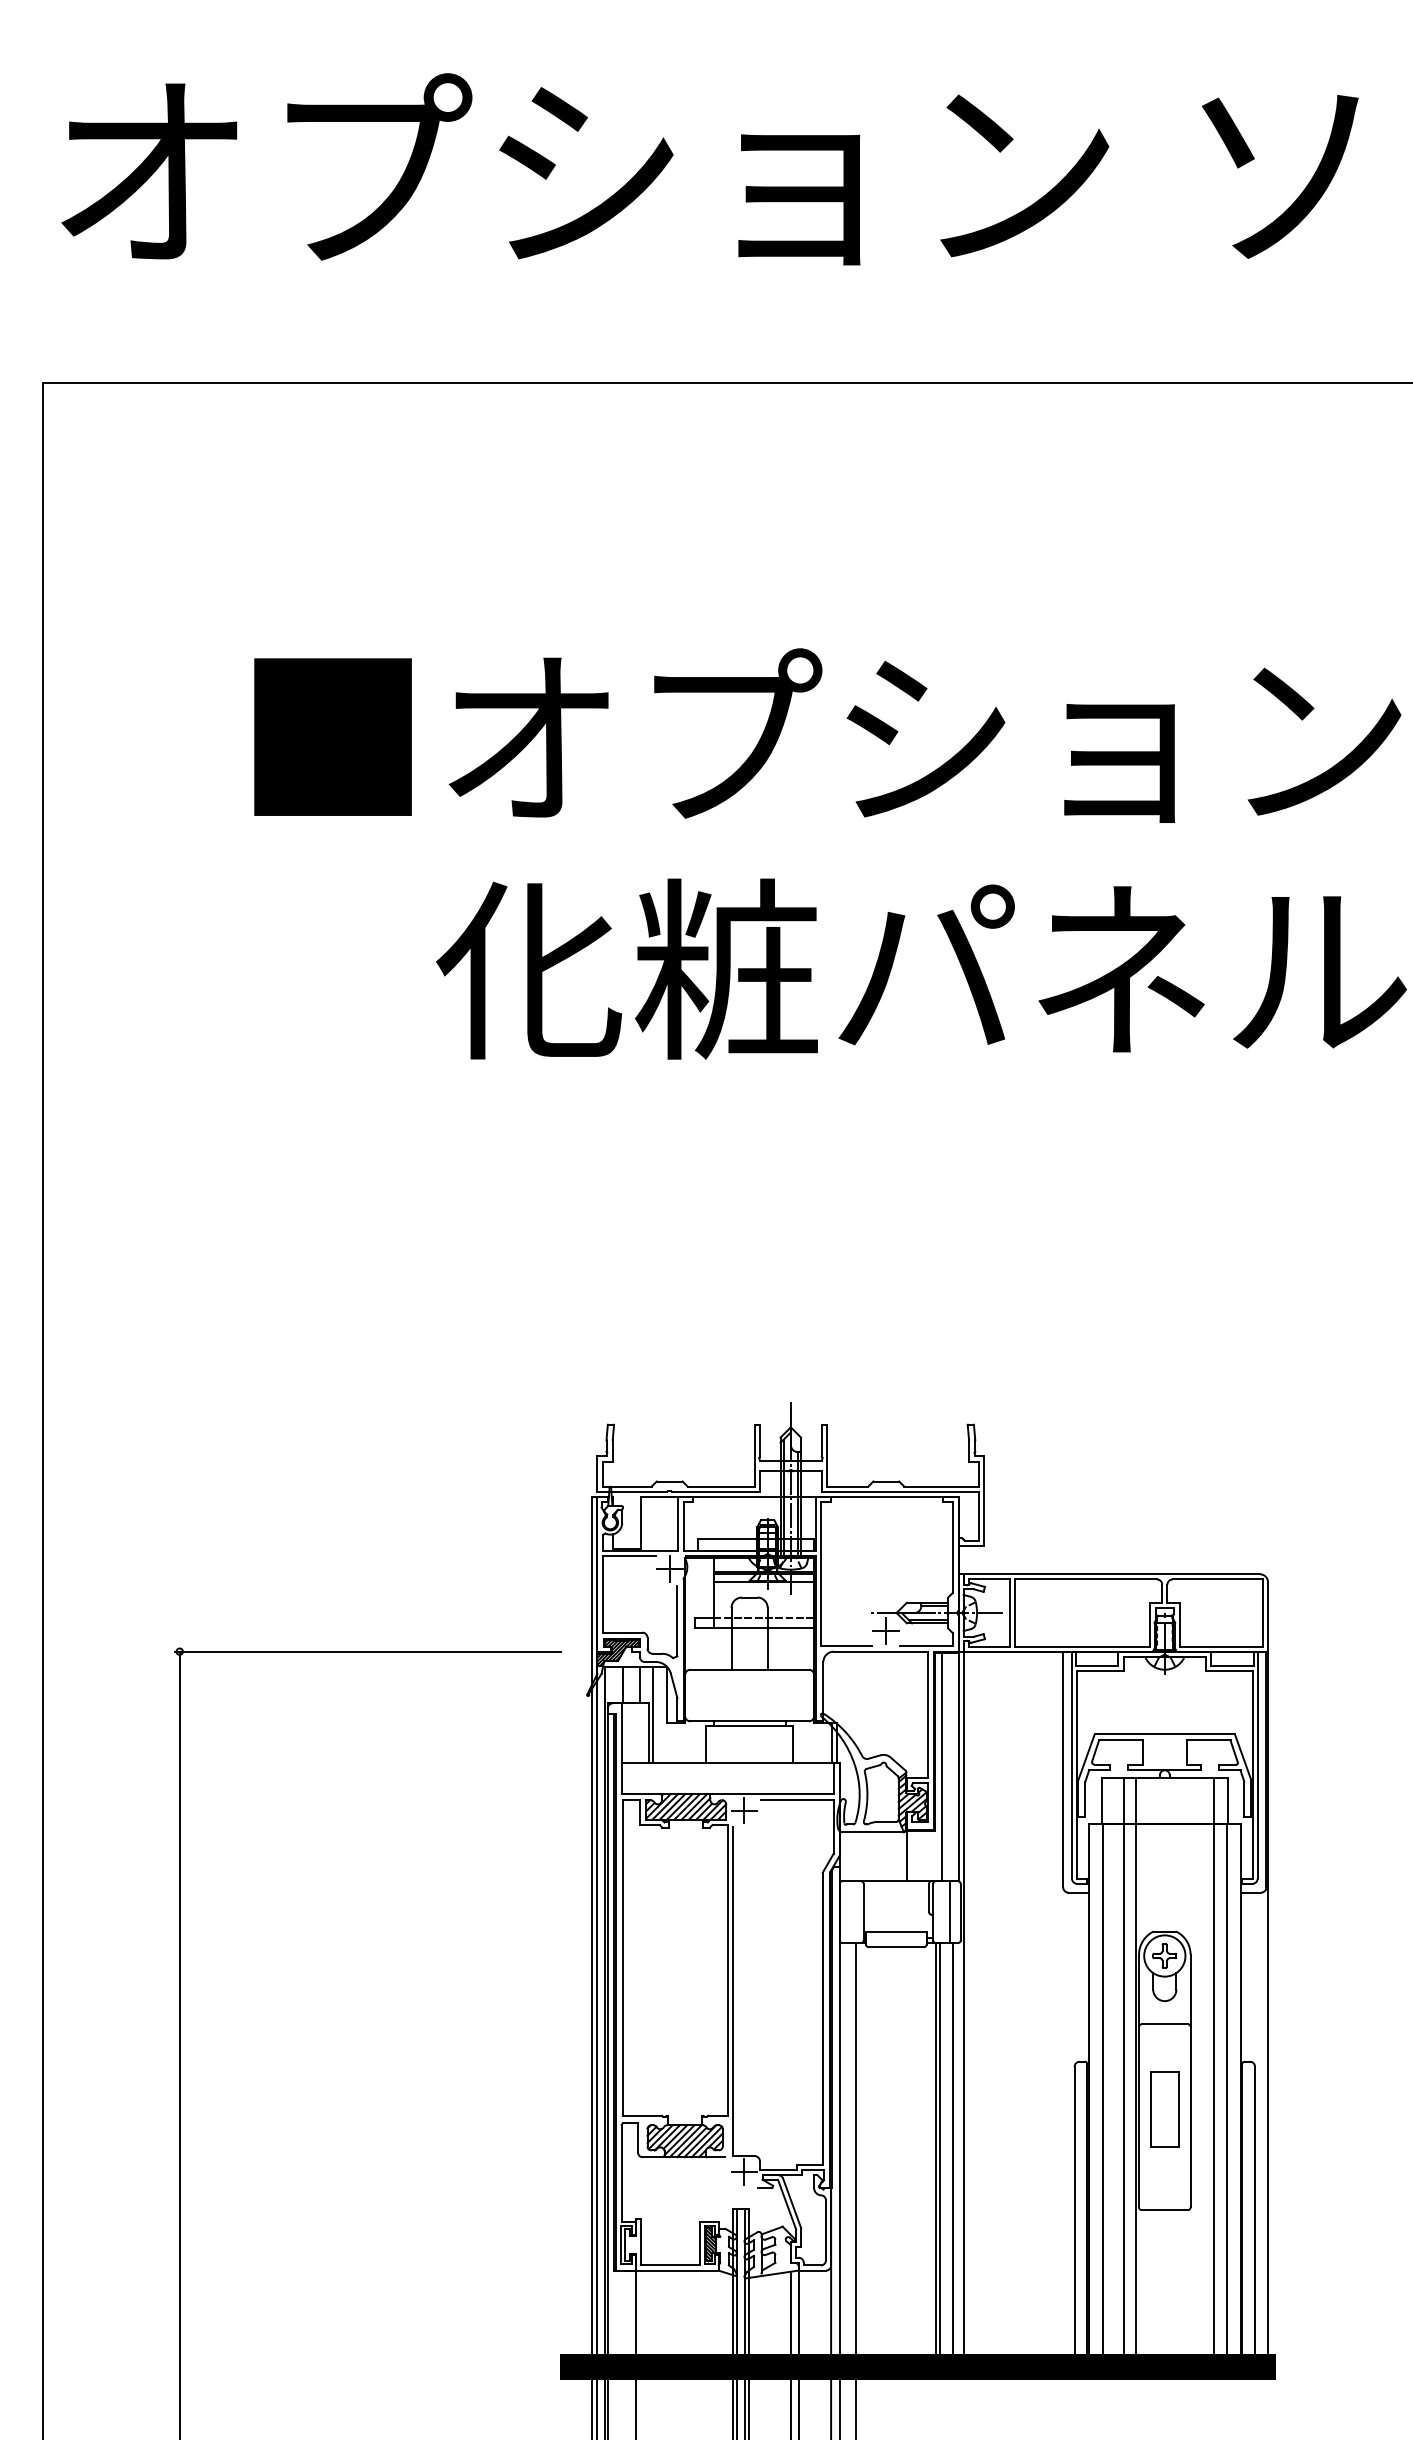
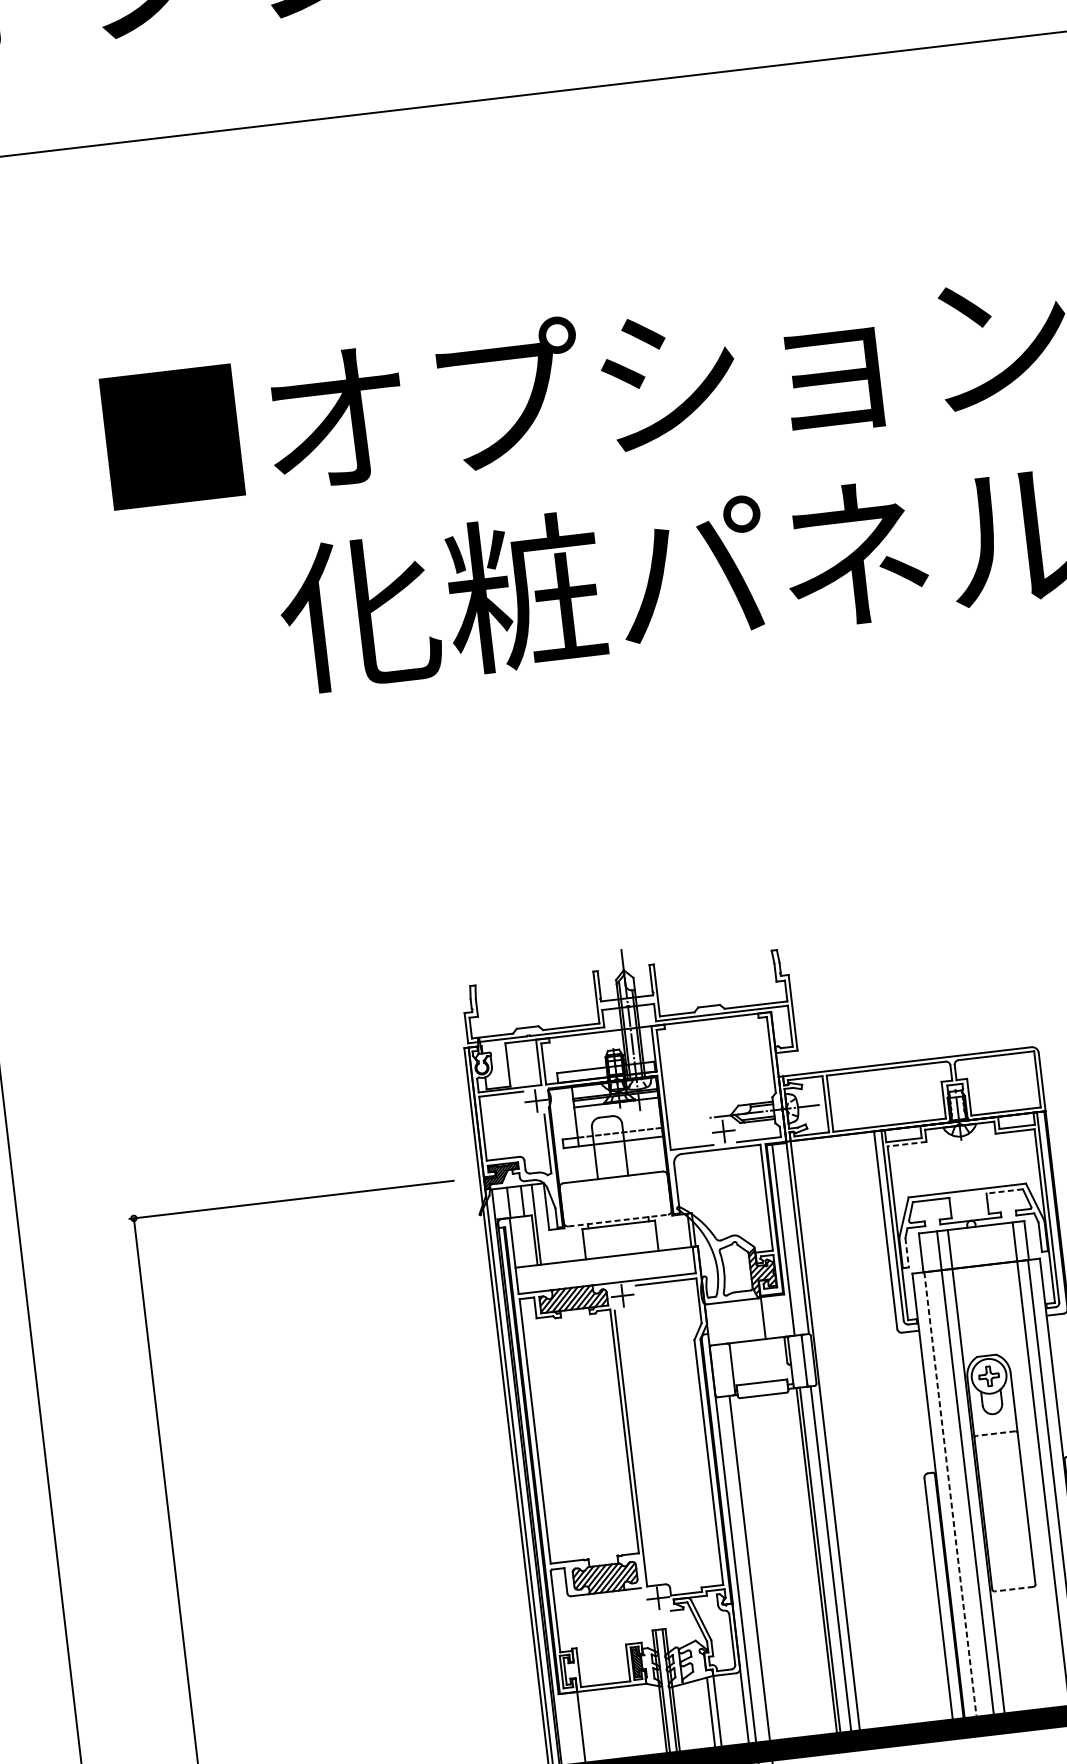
line: (1099, 1671) -> (906, 1144), solid -> dashed
line: (750, 1721) -> (618, 1220), solid -> dashed
line: (1208, 1740) -> (1004, 1191), solid -> dashed
line: (1085, 1799) -> (907, 1253), solid -> dashed
line: (1164, 2024) -> (995, 1433), solid -> dashed
line: (1102, 2089) -> (950, 1494), solid -> dashed
part: (1164, 2109) -> (1003, 1504), removed
line: (1164, 2210) -> (1013, 1589), solid -> dashed

